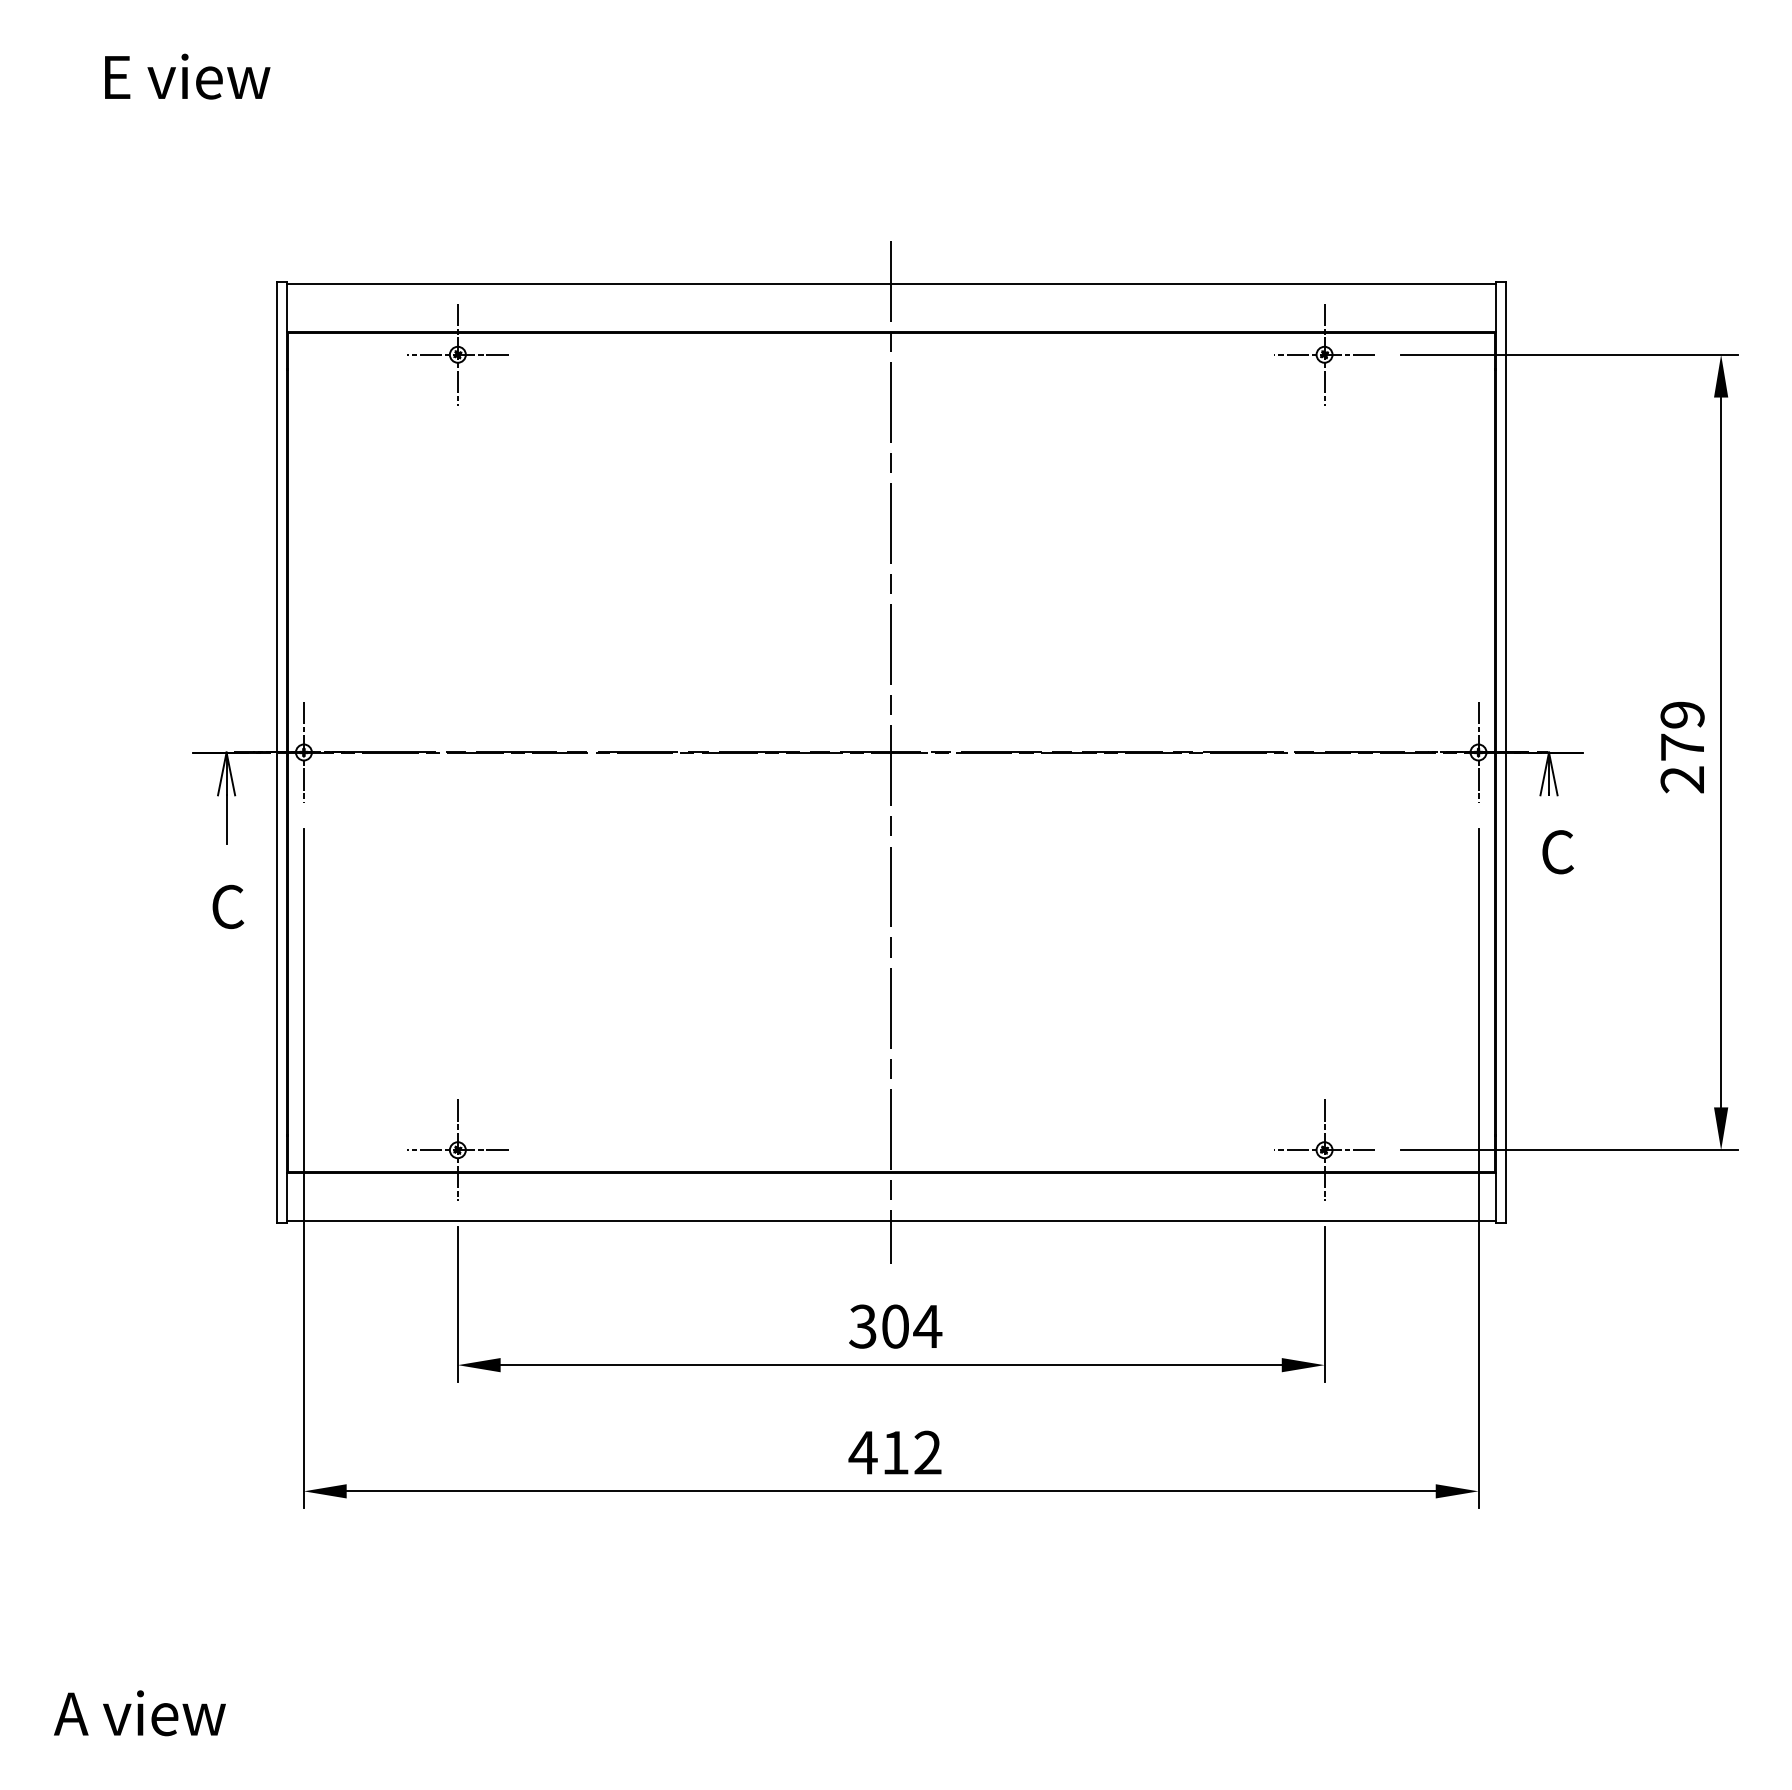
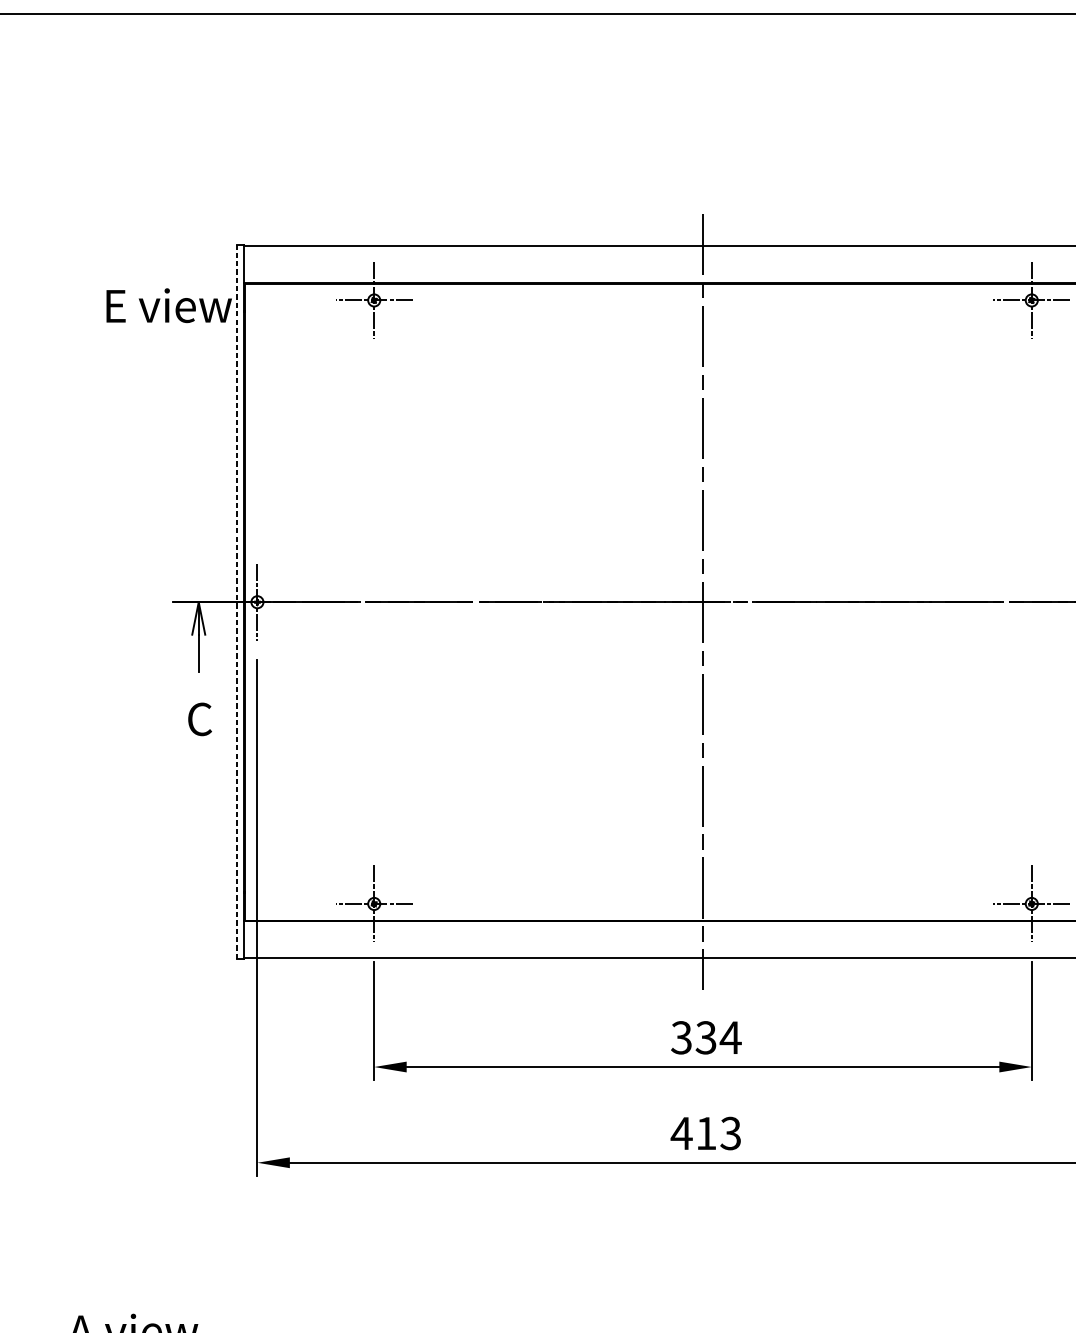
text: (187, 76) -> (169, 305), moved
line: (276, 752) -> (236, 602), solid -> dashed
text: (894, 1326) -> (705, 1037), 304 -> 334
text: (927, 1452) -> (730, 1133), 412 -> 413

